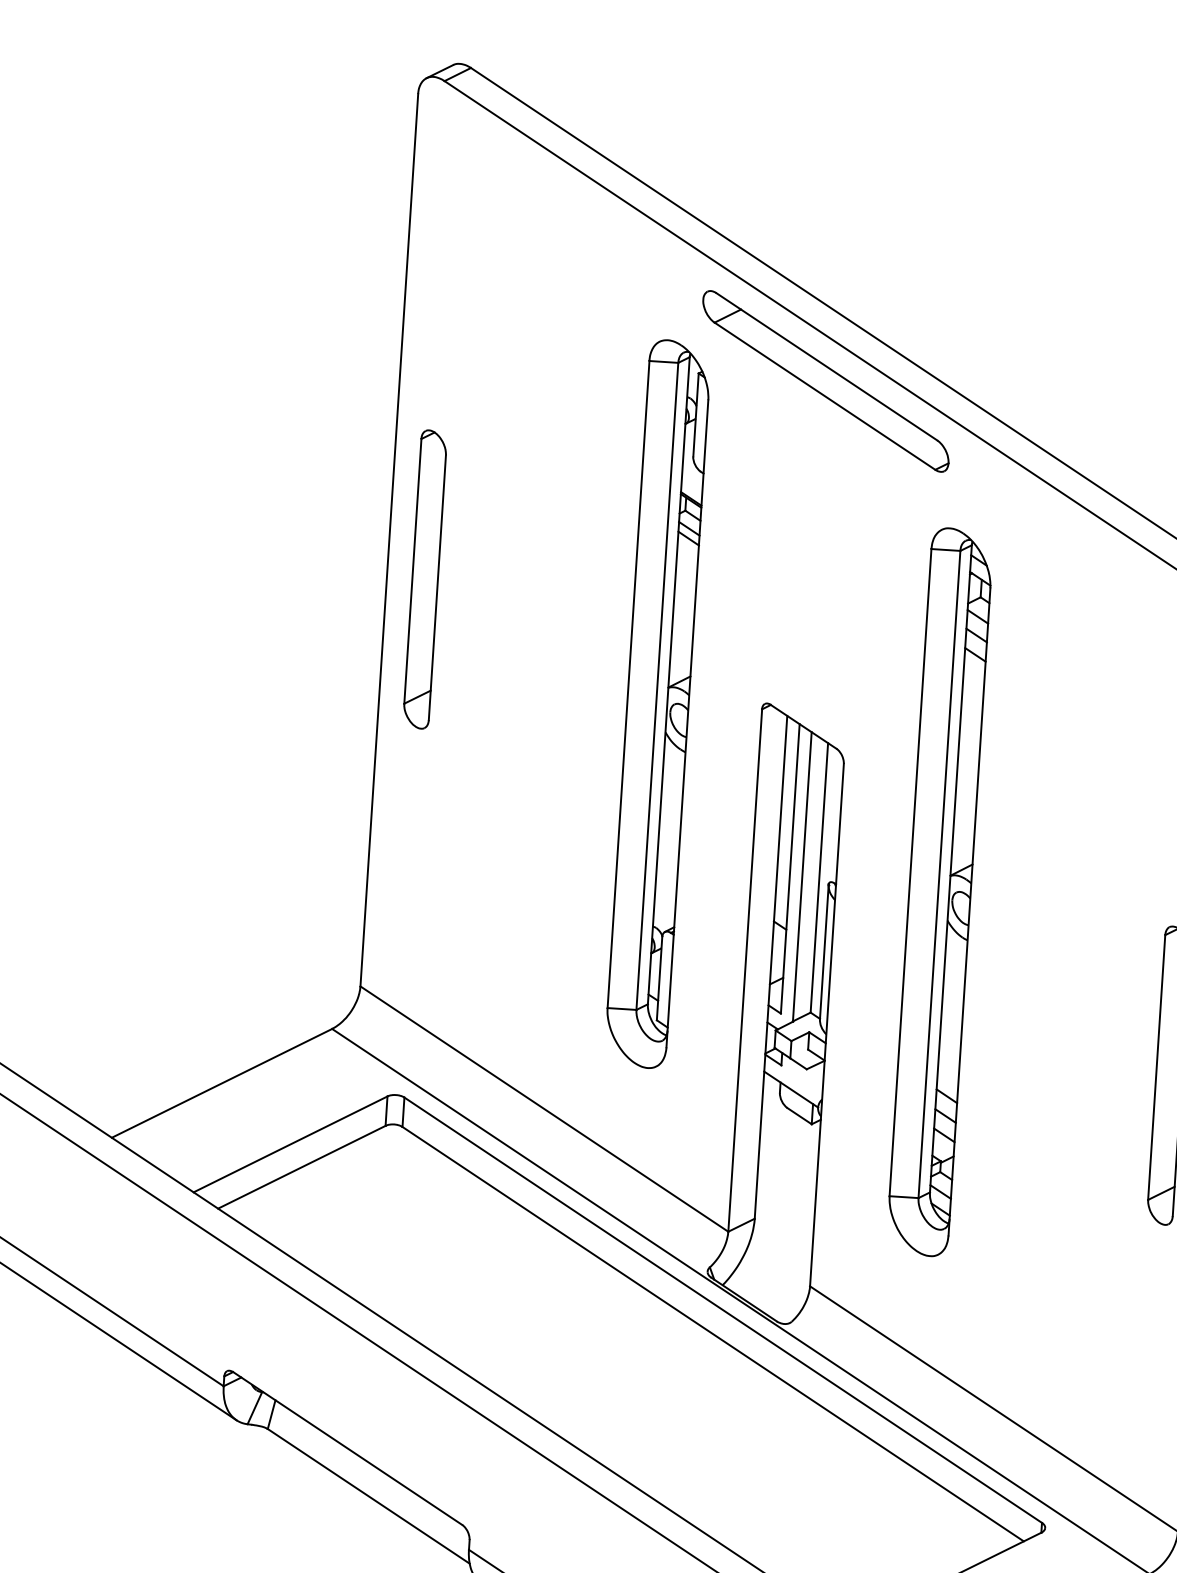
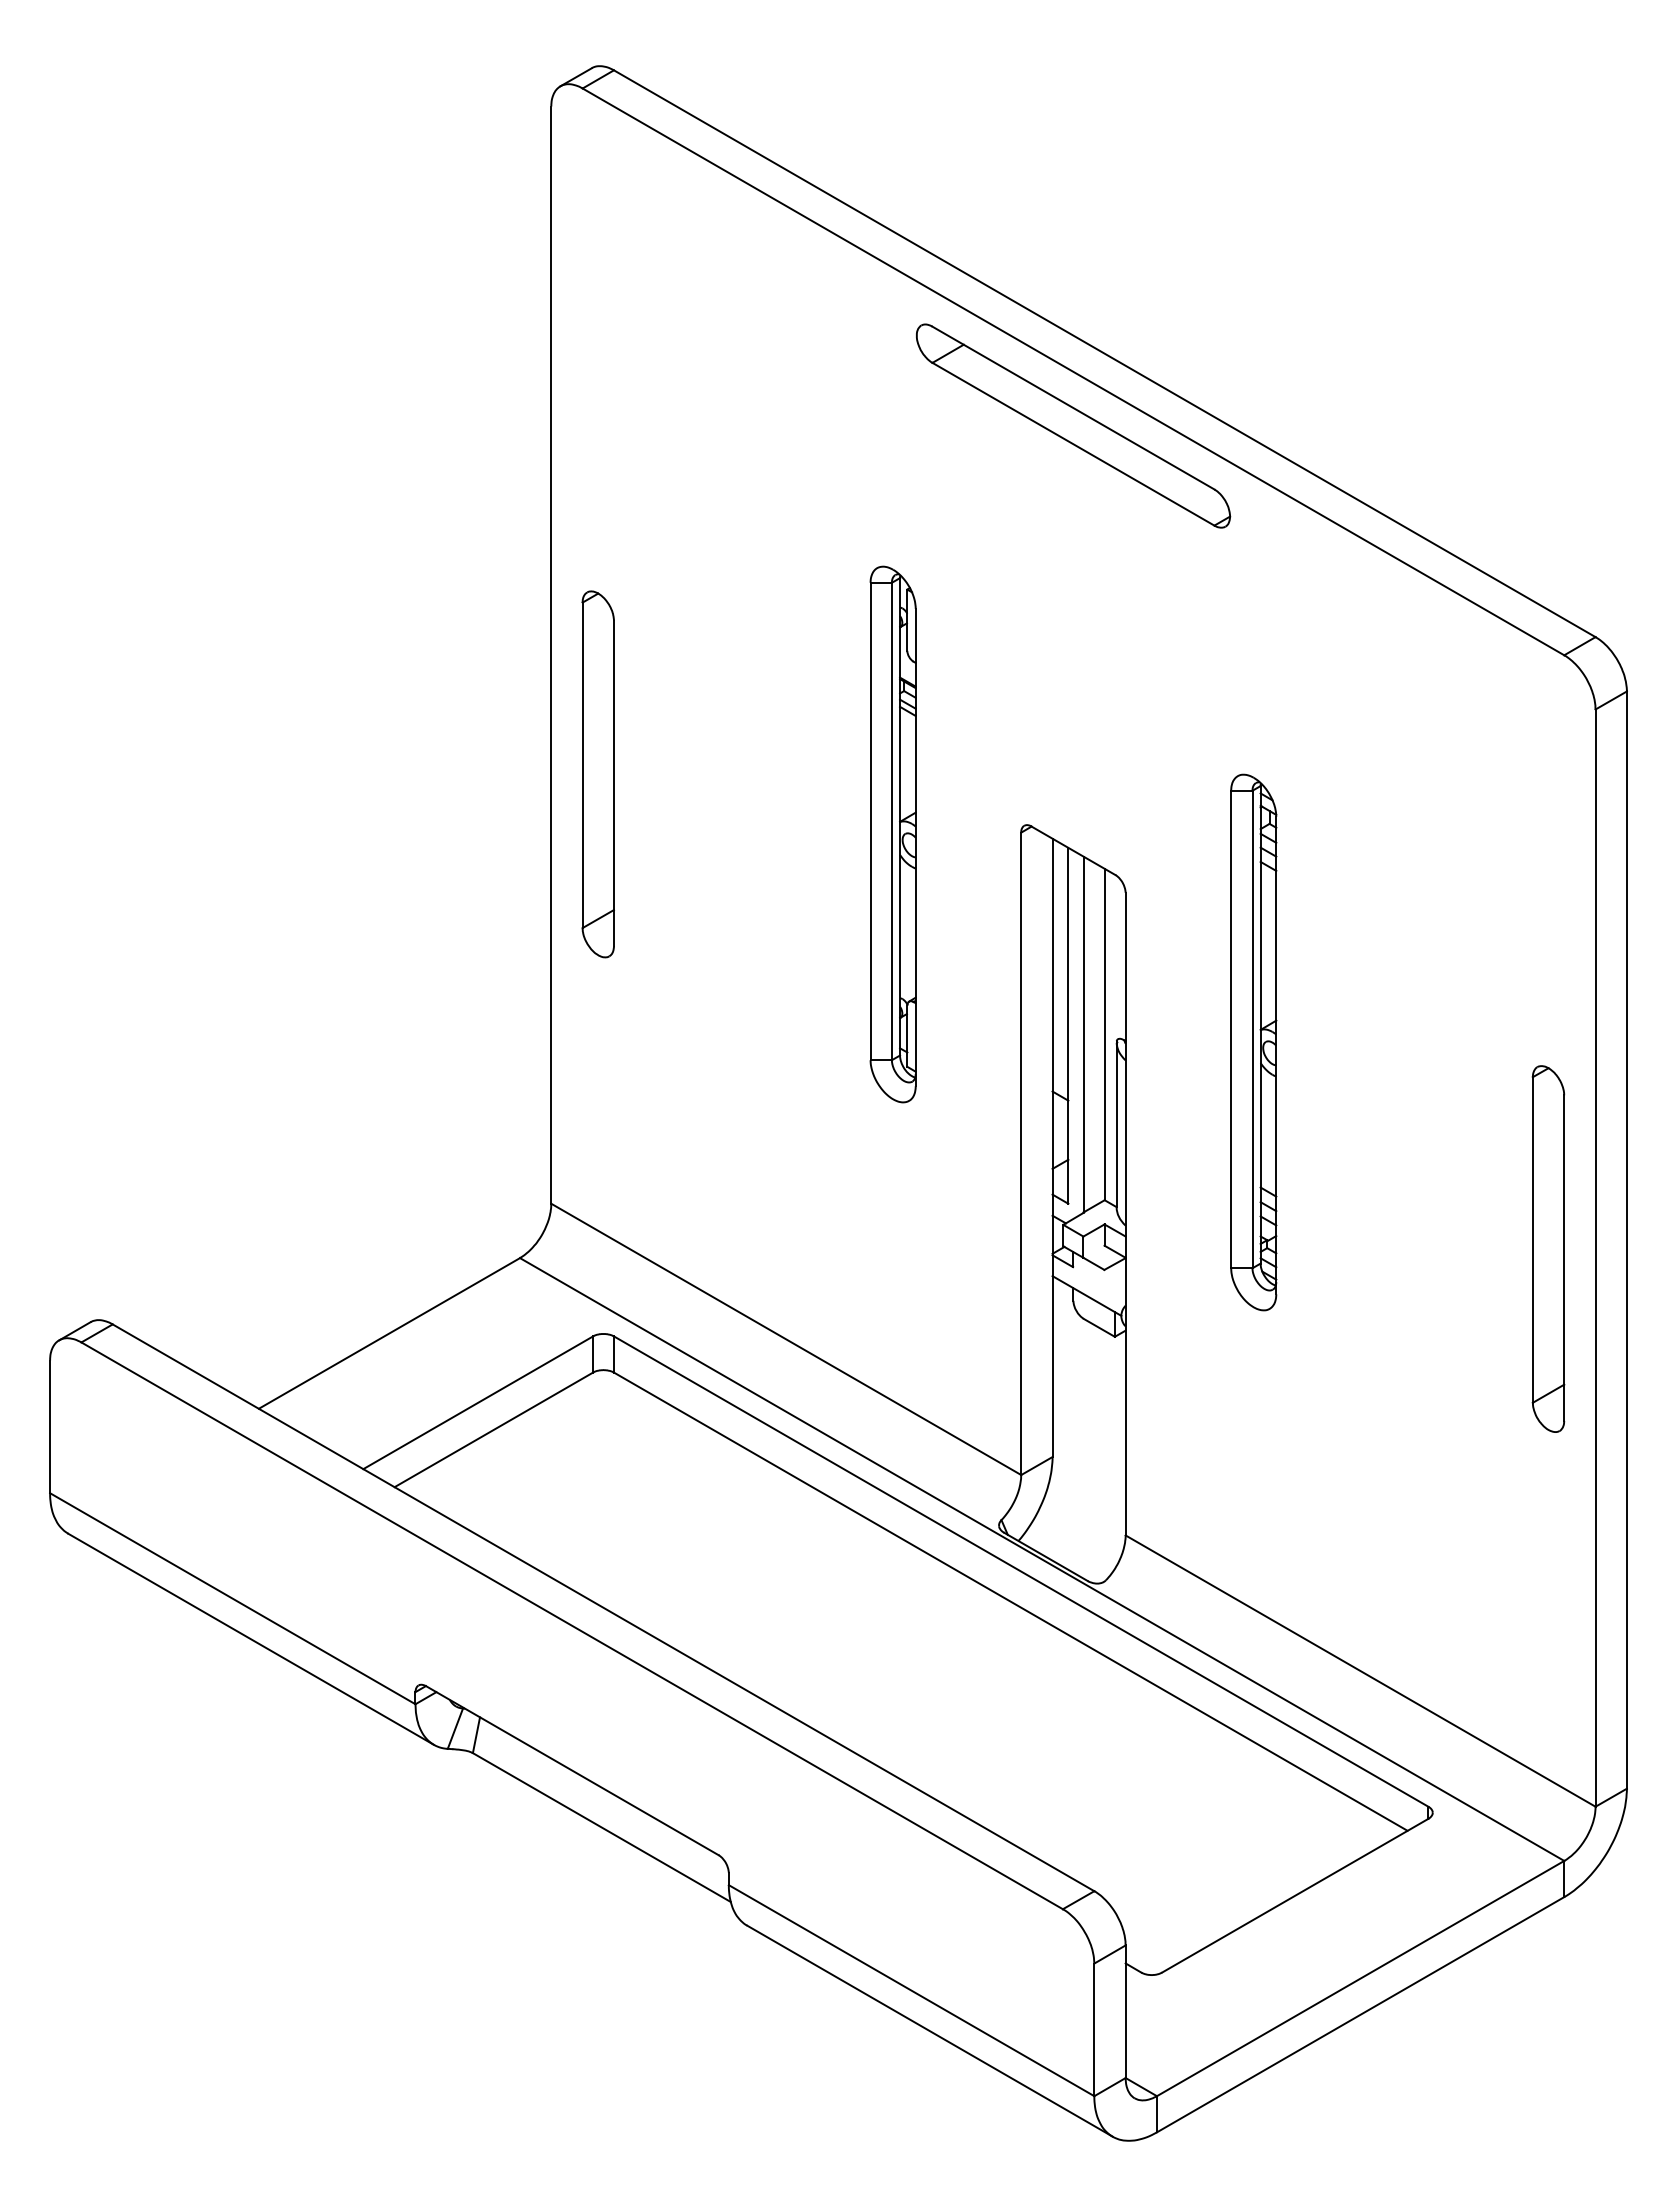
part: (424, 579) -> (597, 774), moved
part: (657, 704) -> (892, 834), size x0.6
part: (939, 892) -> (1253, 1042), size x0.6

